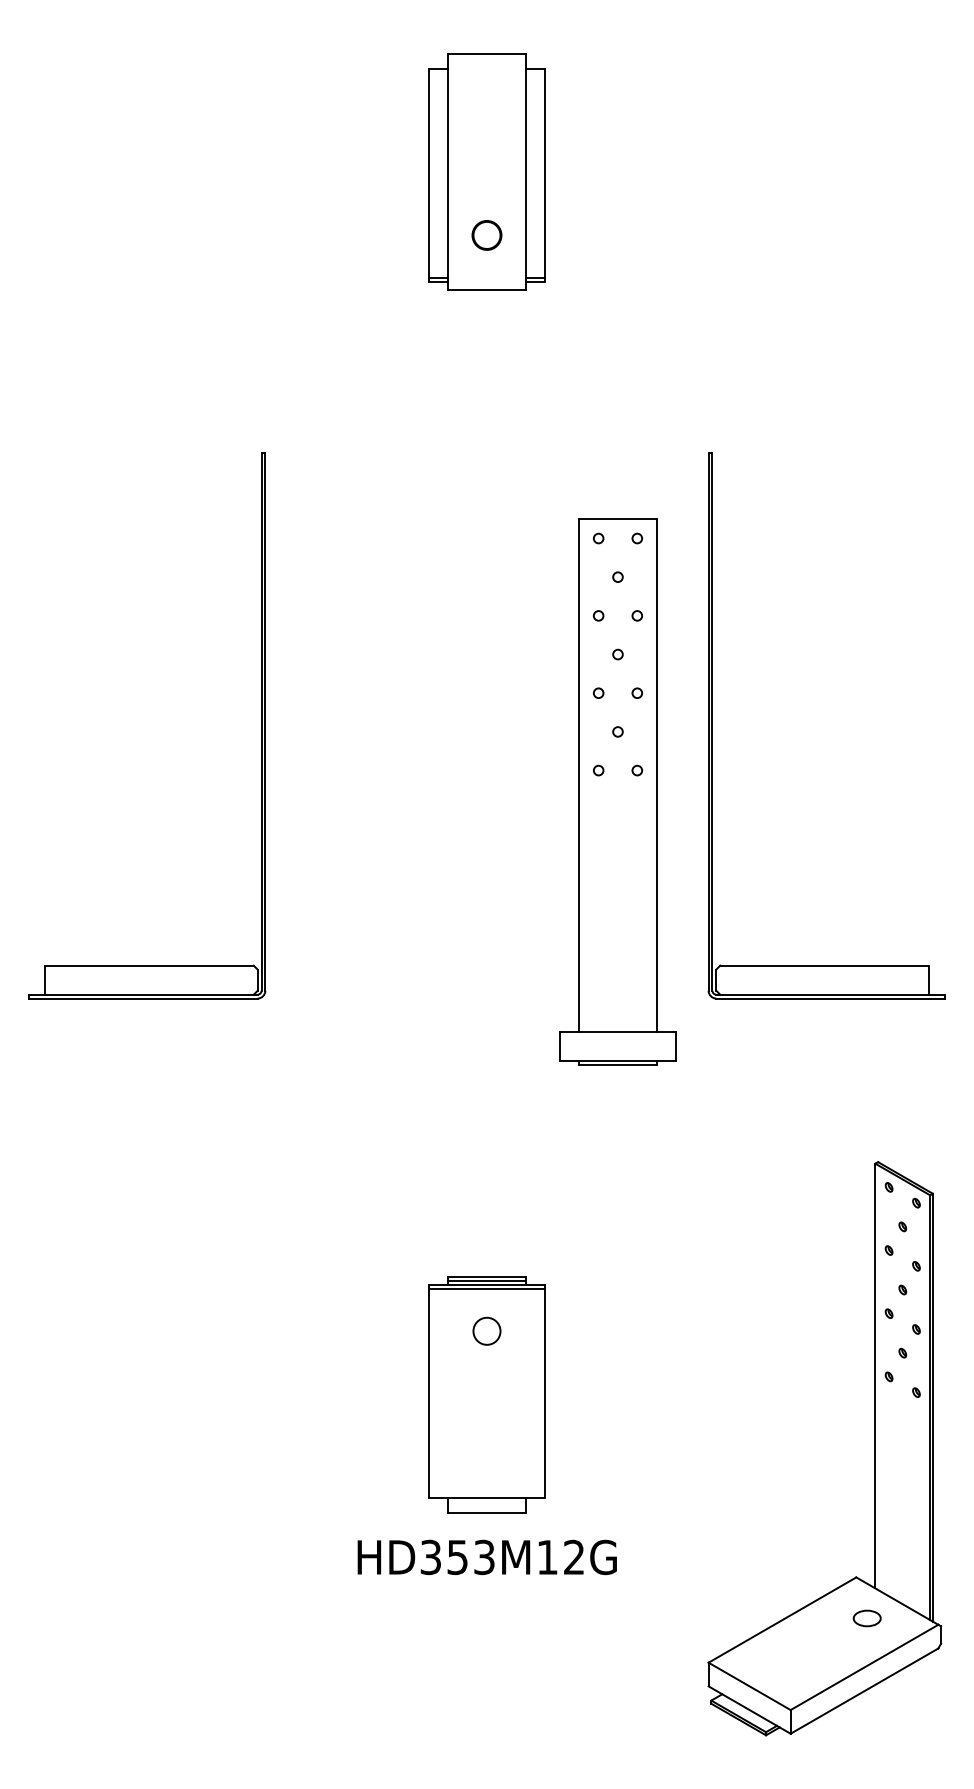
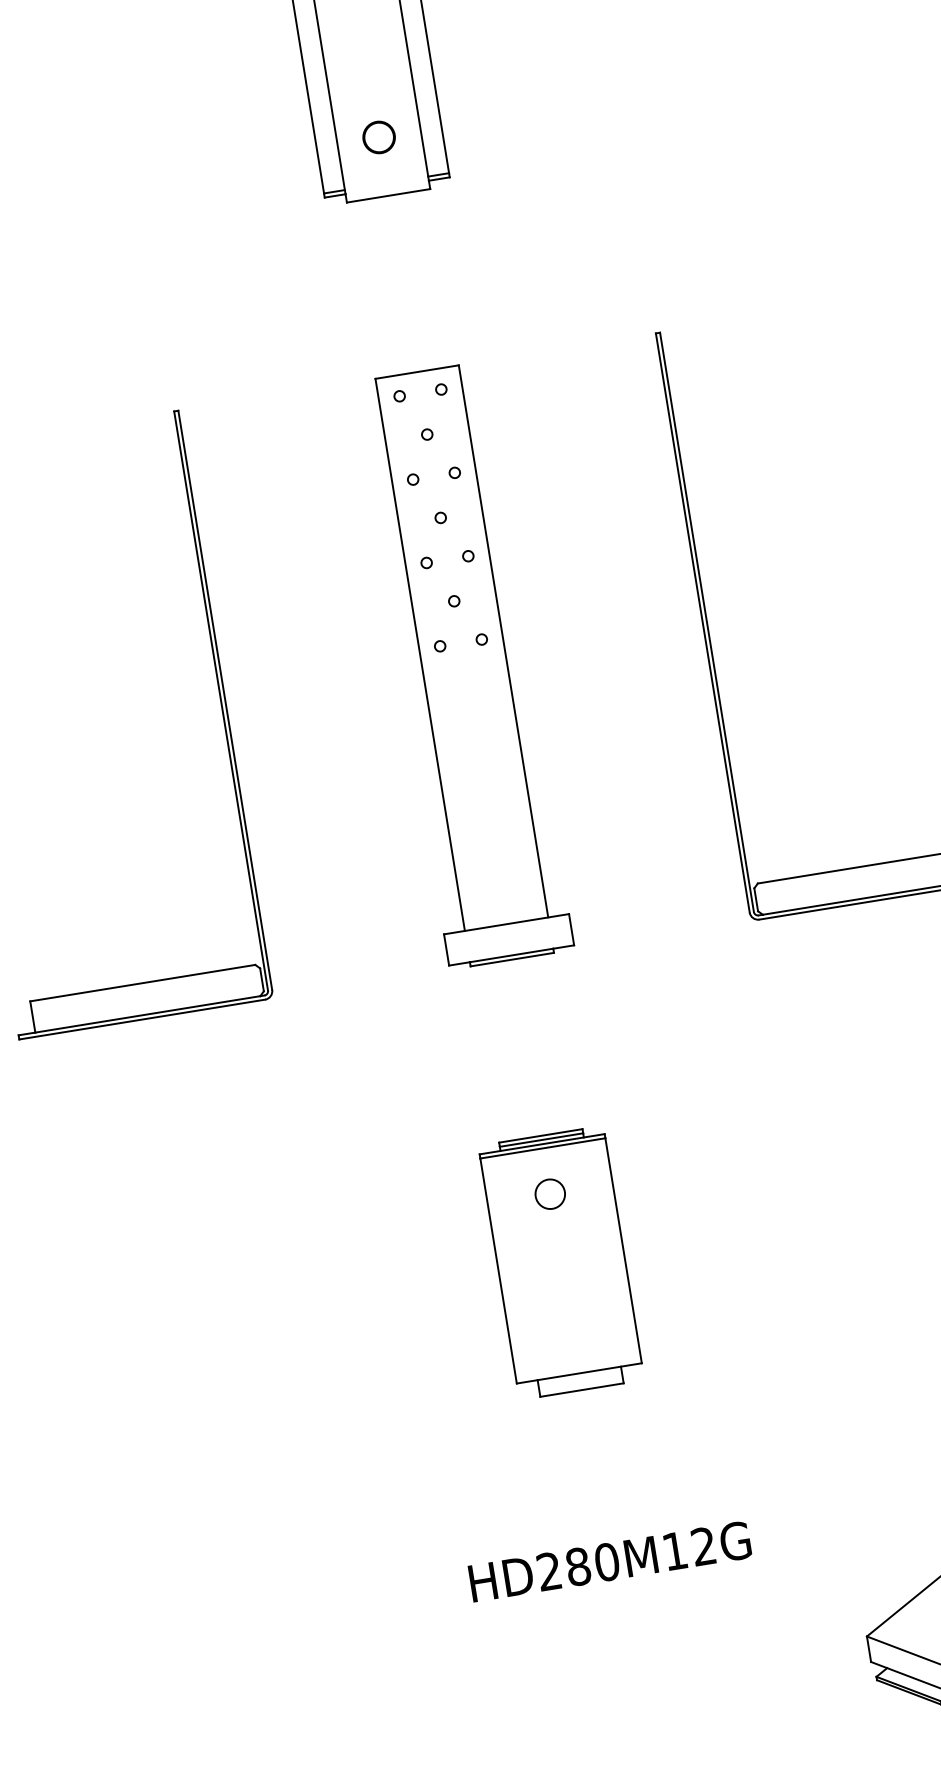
part: (617, 791) -> (464, 665), moved
part: (486, 1394) -> (560, 1262), moved
text: (457, 1557) -> (578, 1566), HD353M12G -> HD280M12G

